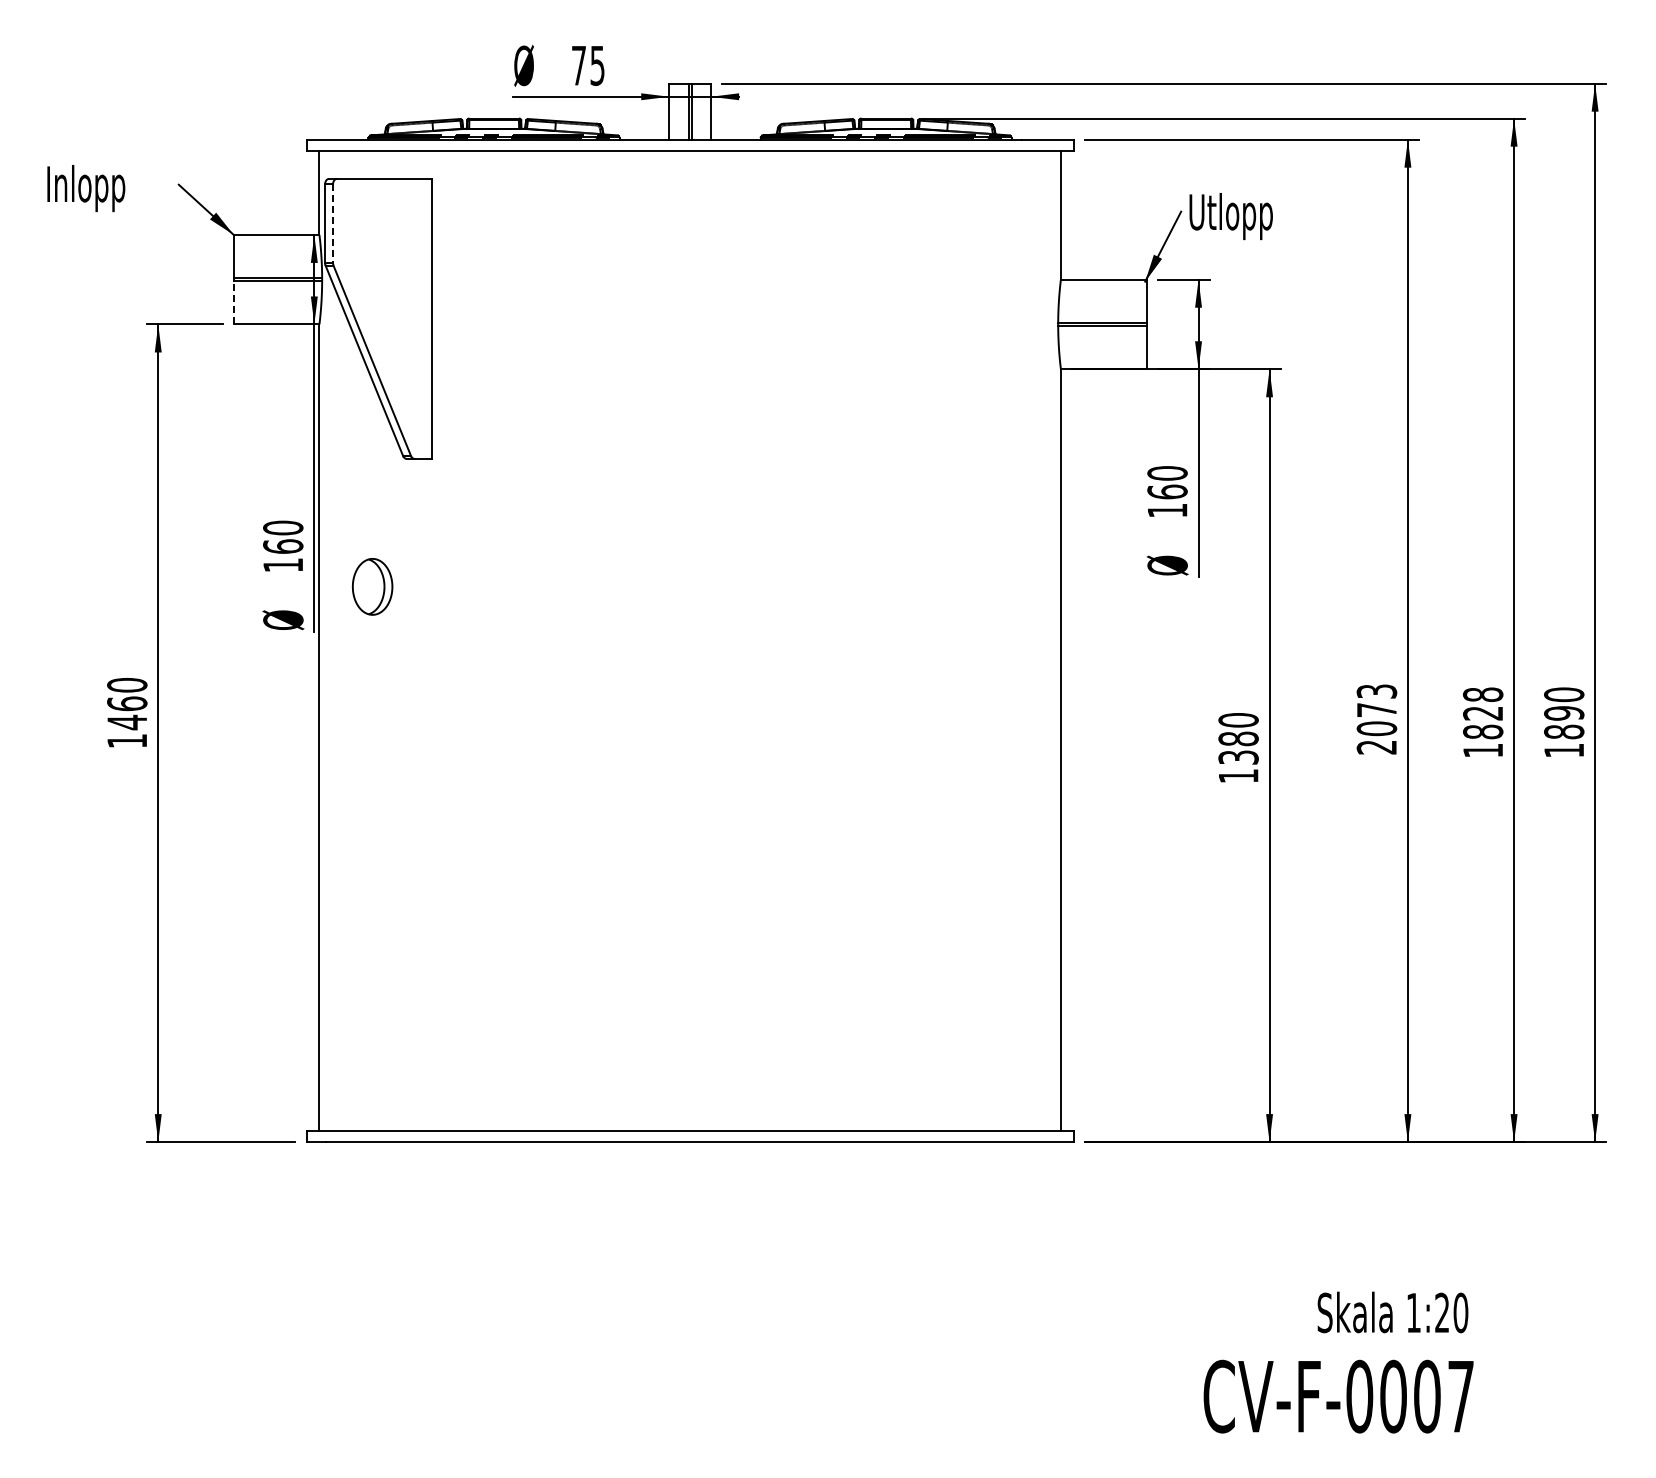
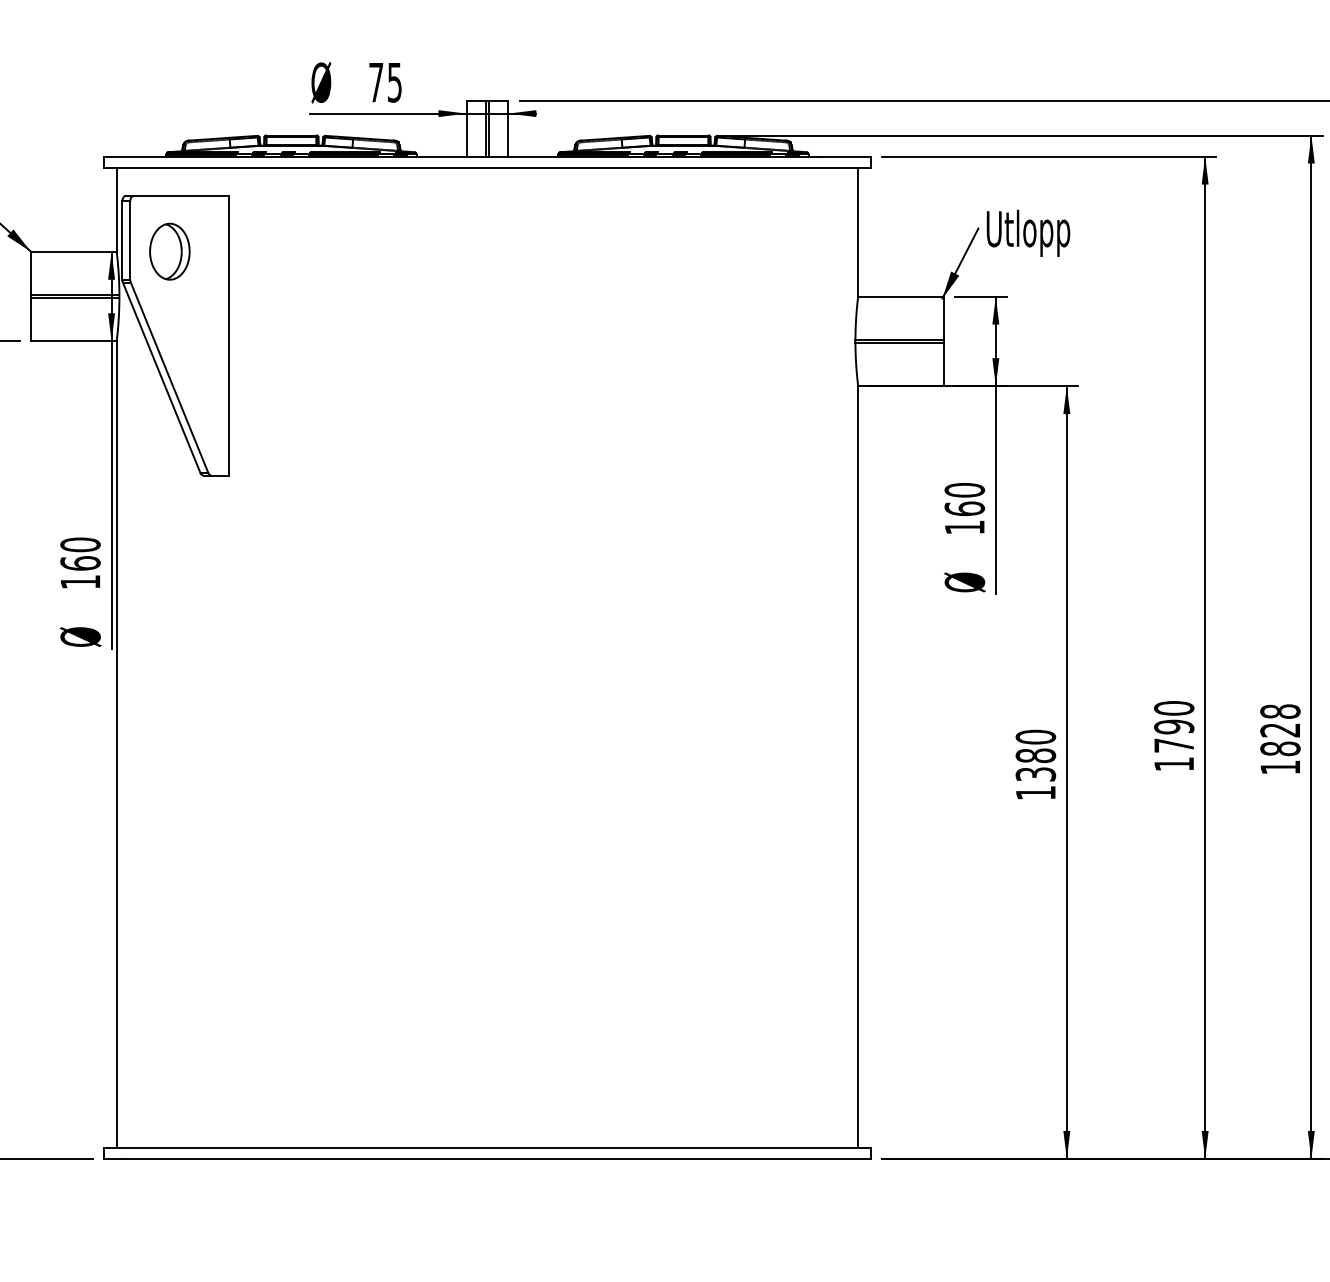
line: (333, 224) -> (130, 241), dashed -> solid
line: (233, 302) -> (30, 319), dashed -> solid
part: (372, 586) -> (169, 251), moved
text: (1376, 719) -> (1173, 736), 2073 -> 1790

